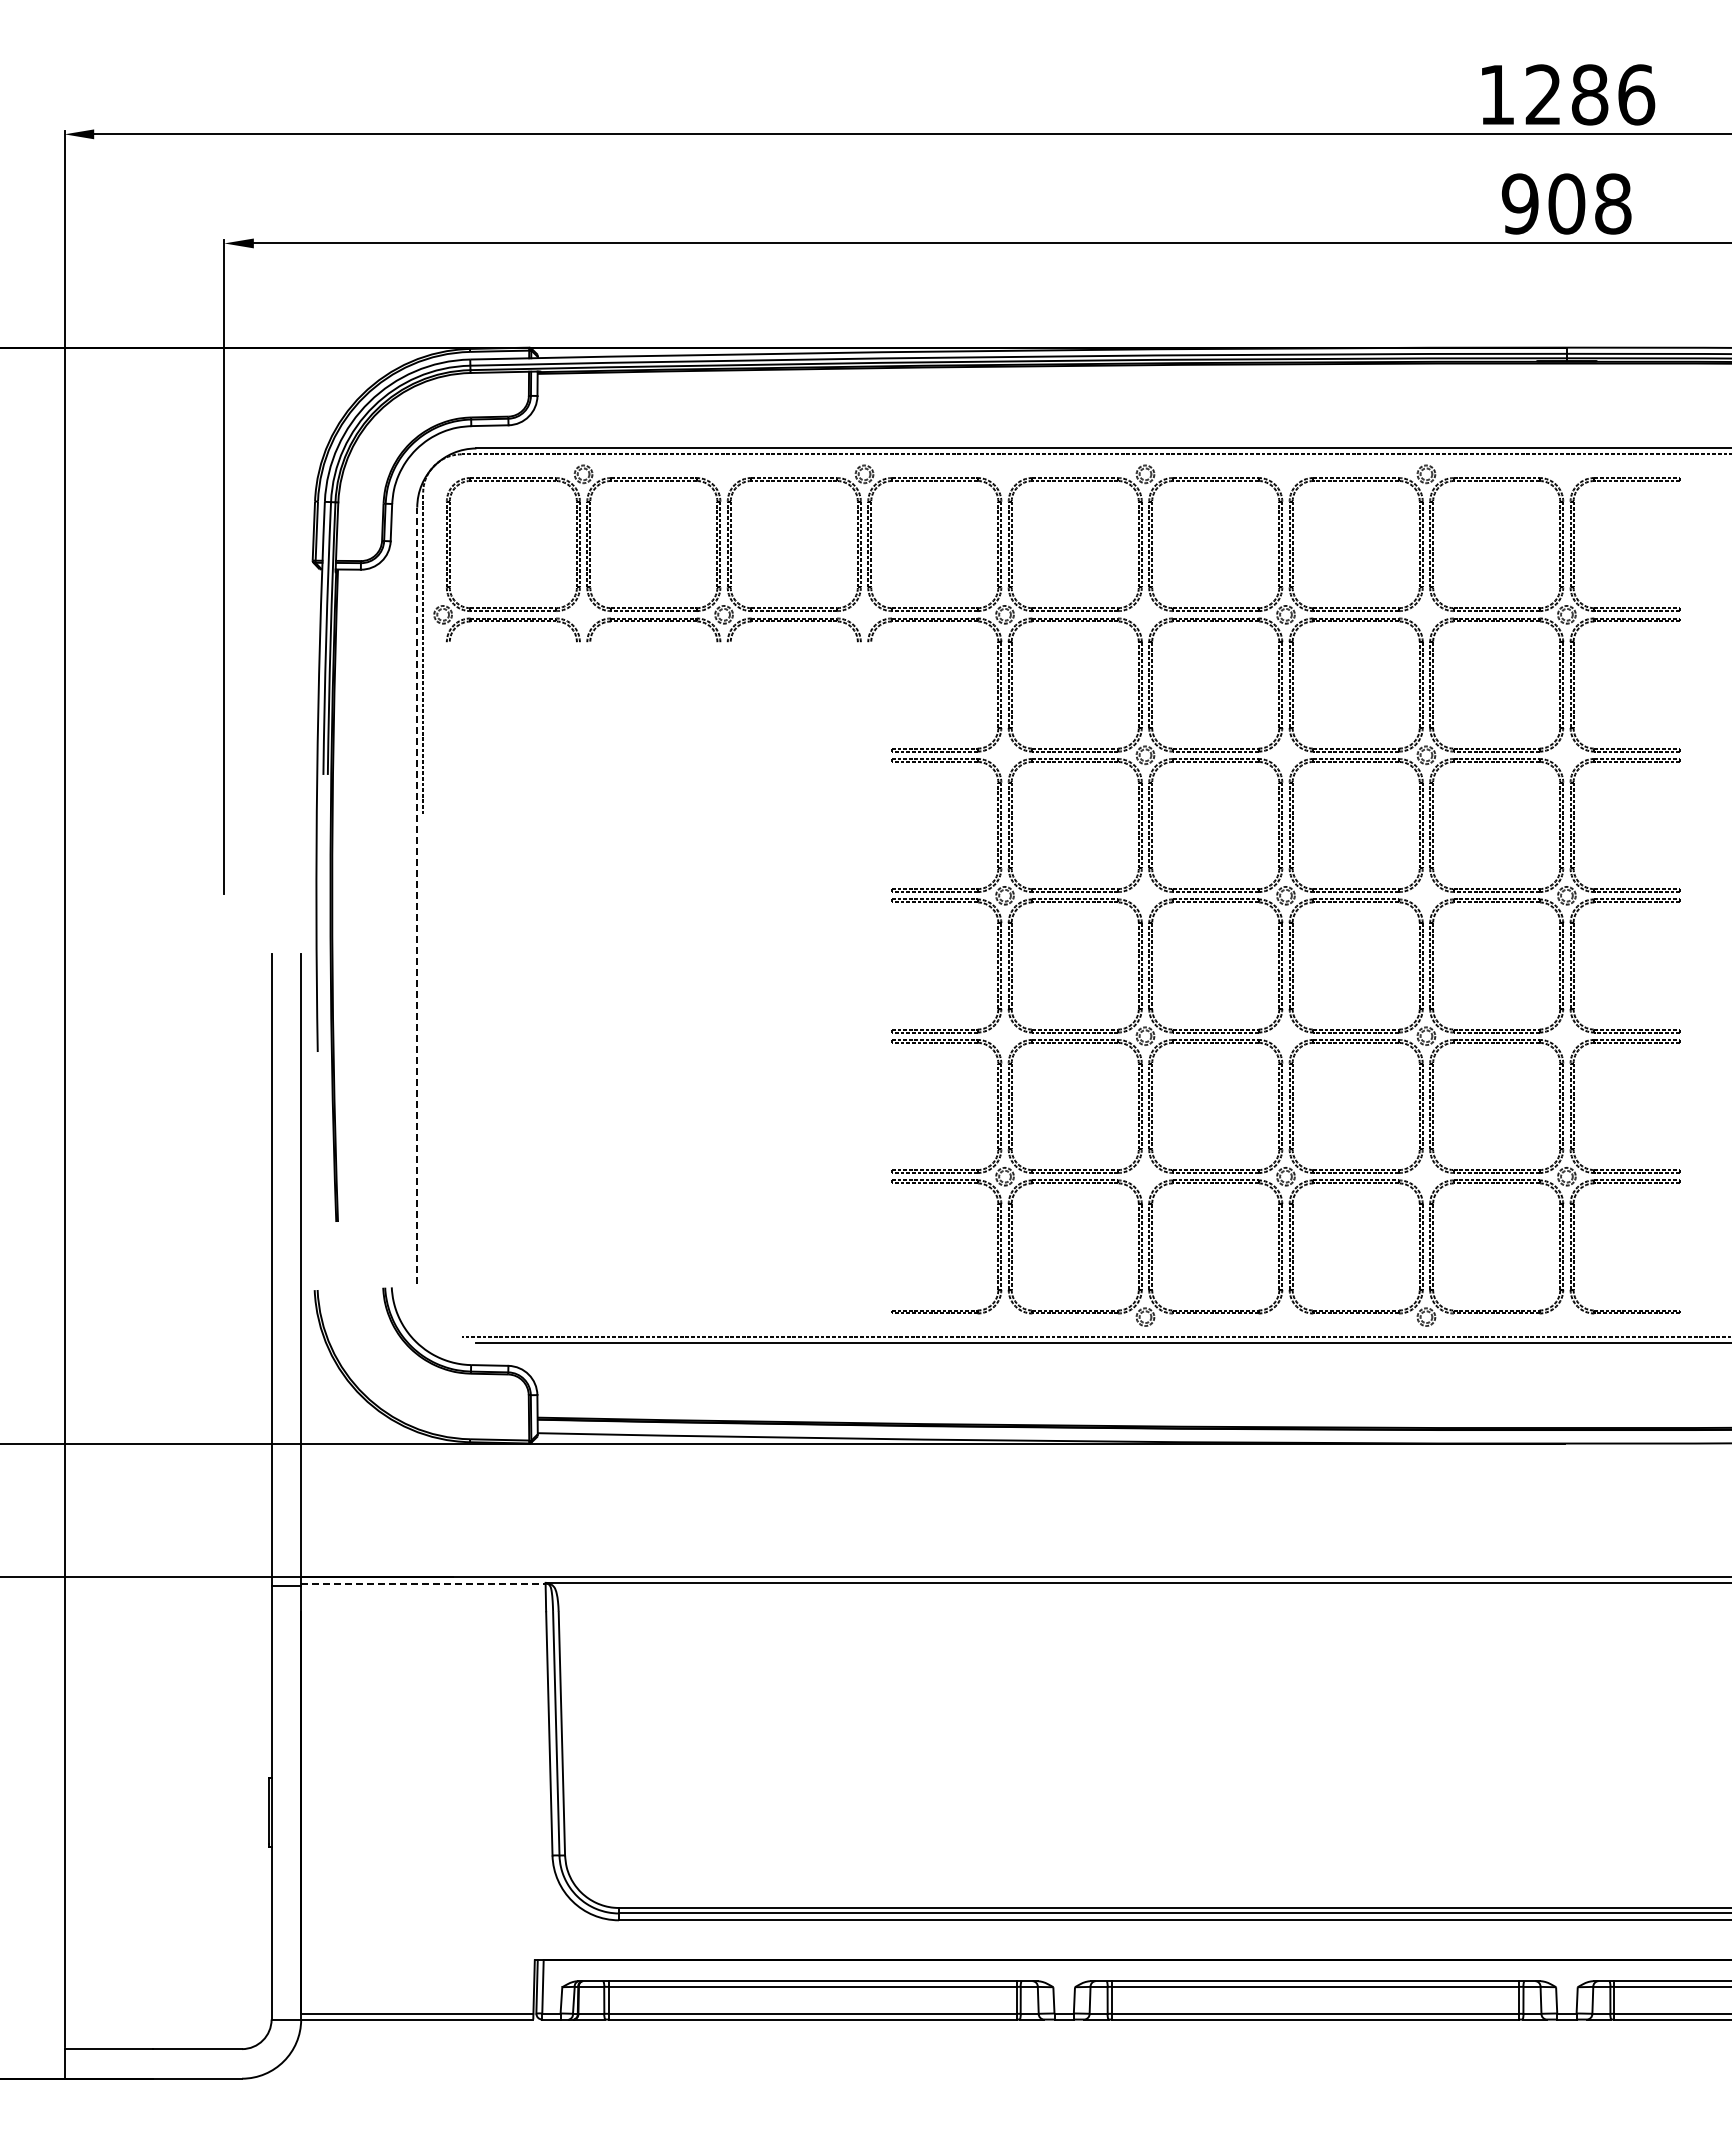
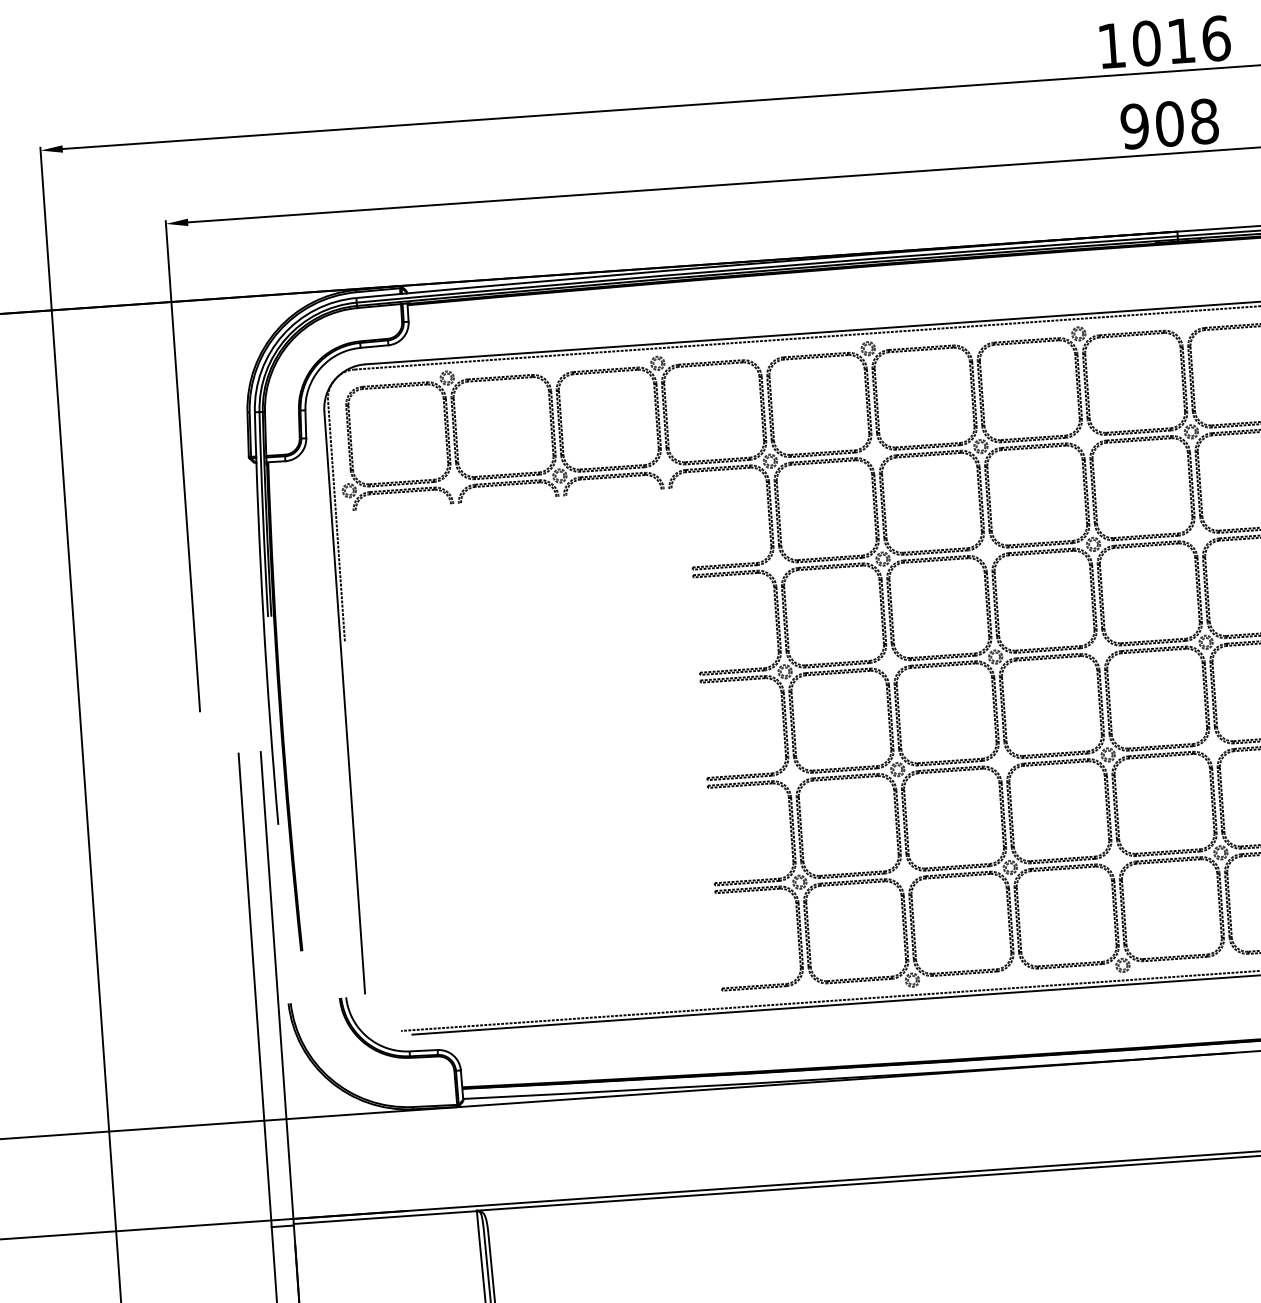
text: (1566, 94) -> (1163, 42), 1286 -> 1016
line: (417, 895) -> (344, 702), dashed -> solid
line: (423, 1583) -> (385, 1217), dashed -> solid

